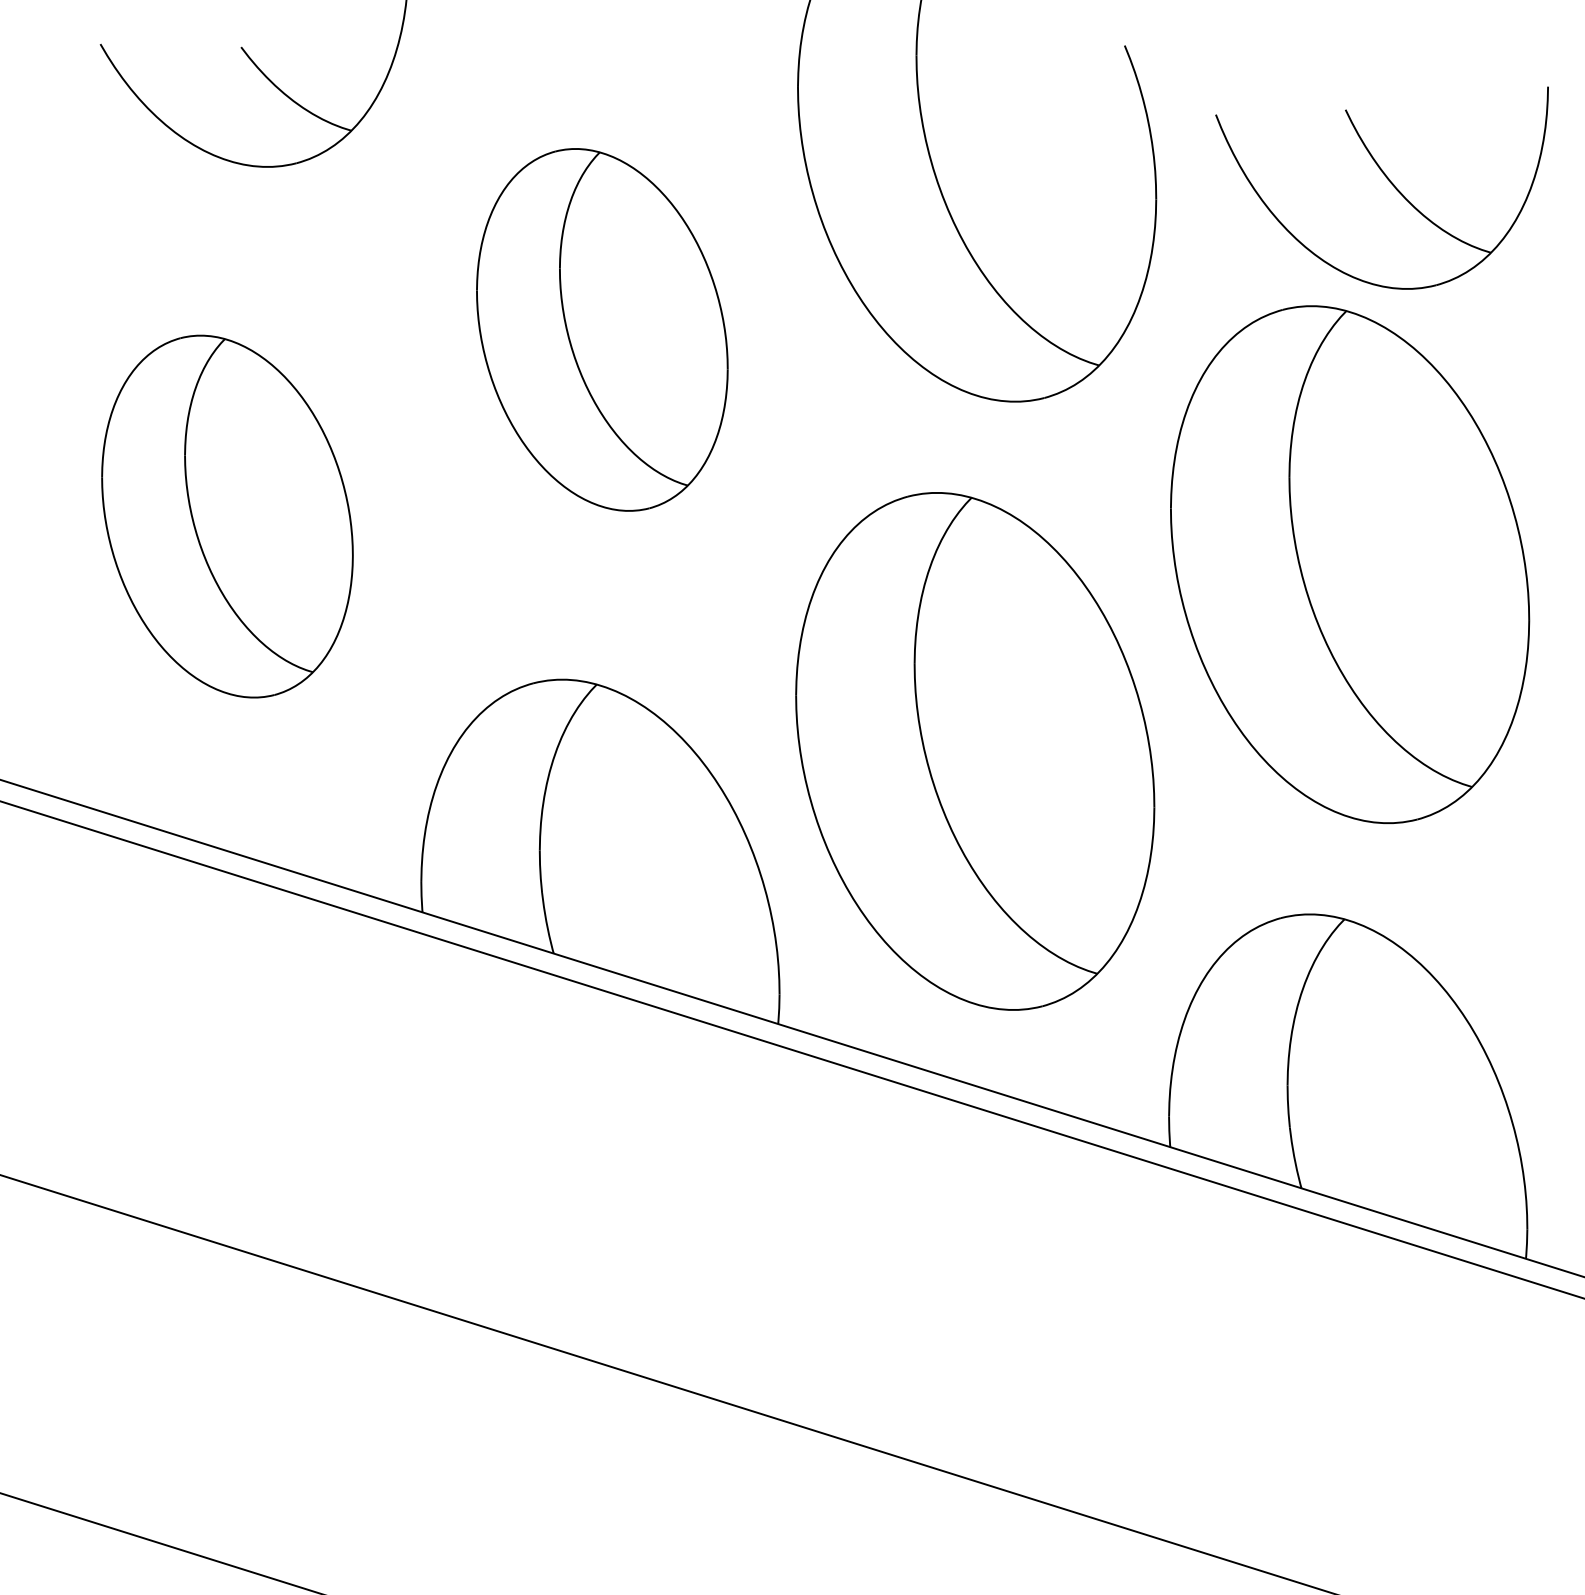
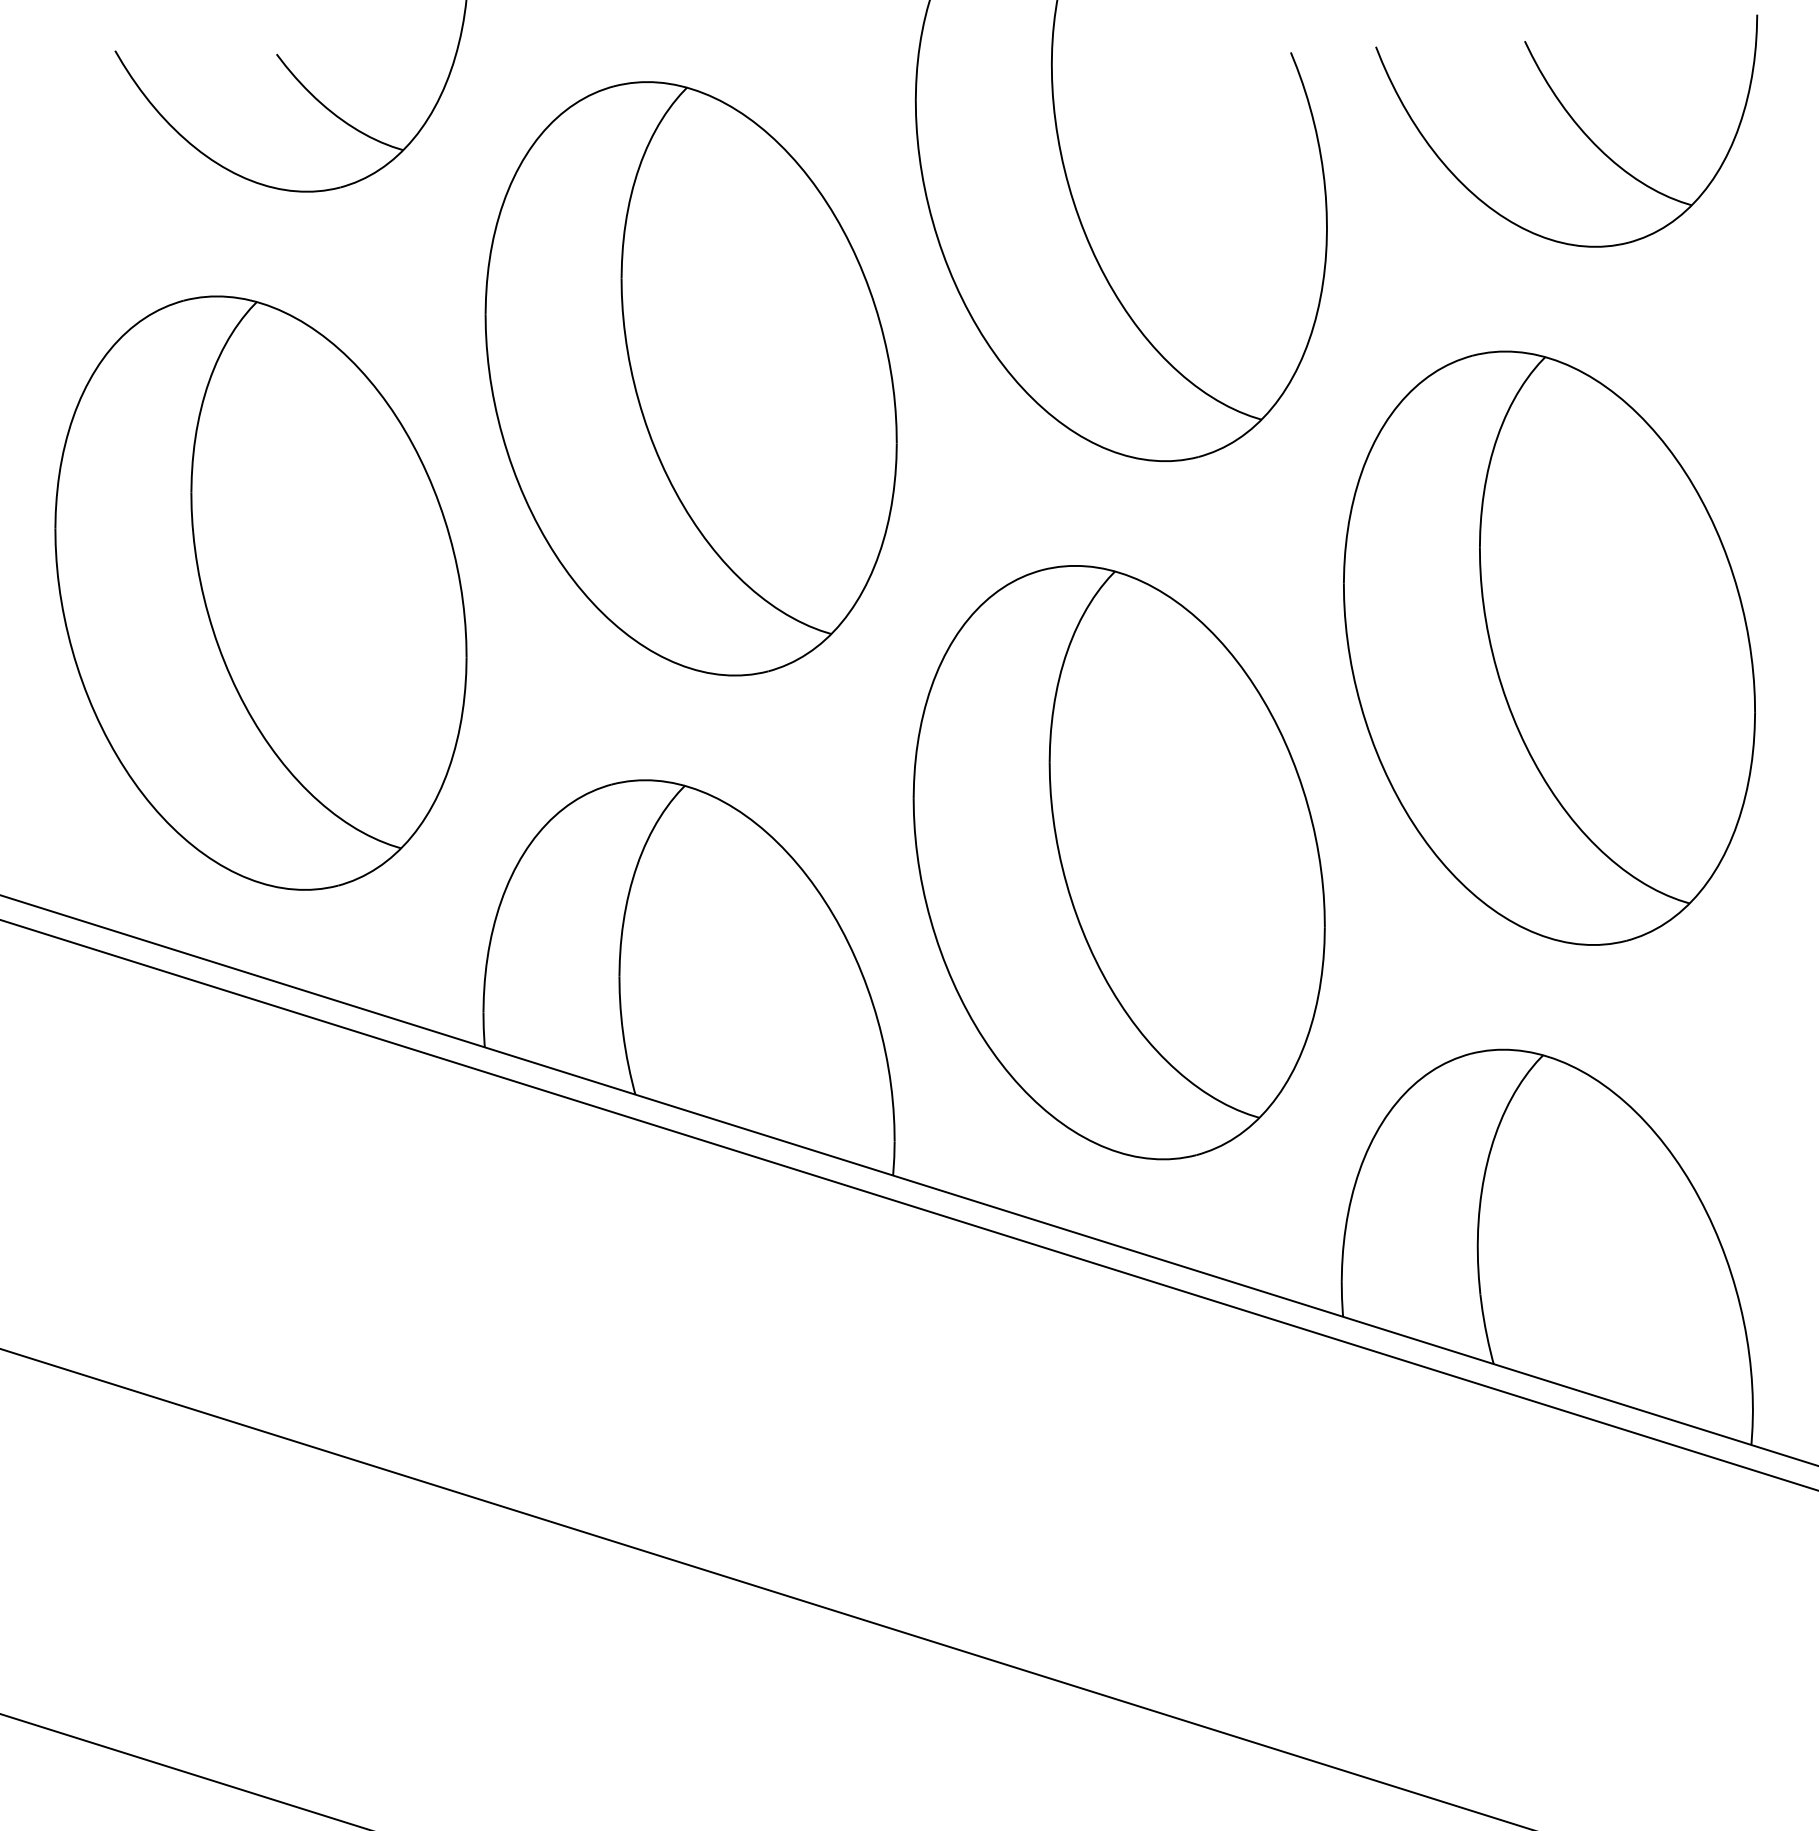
part: (1389, 182) -> (1575, 124), moved
part: (602, 329) -> (691, 378), size x1.43
part: (227, 516) -> (260, 592), size x1.43

